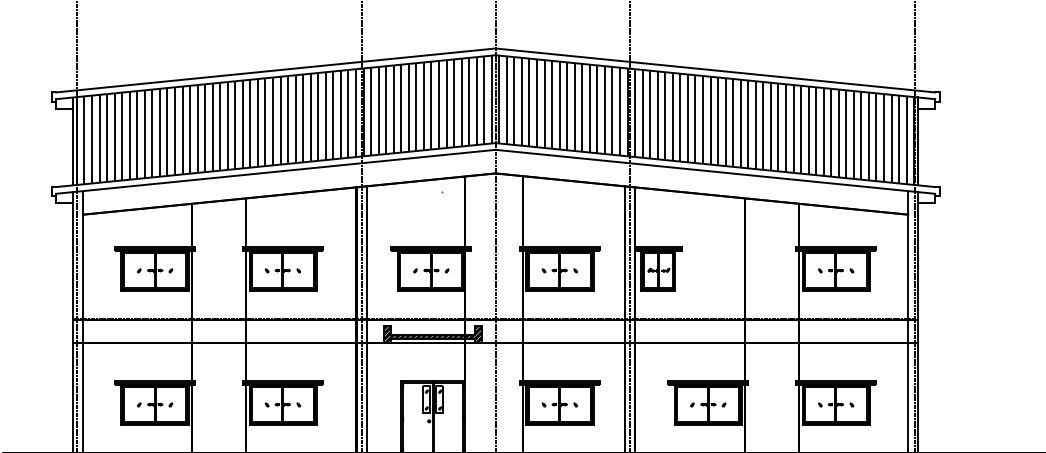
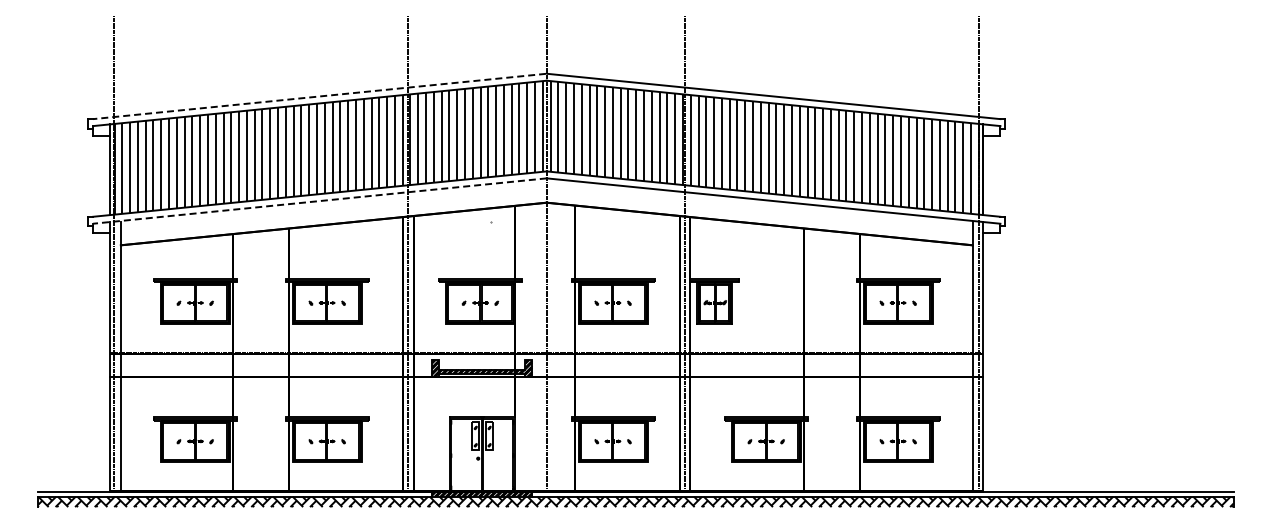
line: (275, 70) -> (319, 96), solid -> dashed
line: (275, 172) -> (319, 201), solid -> dashed

